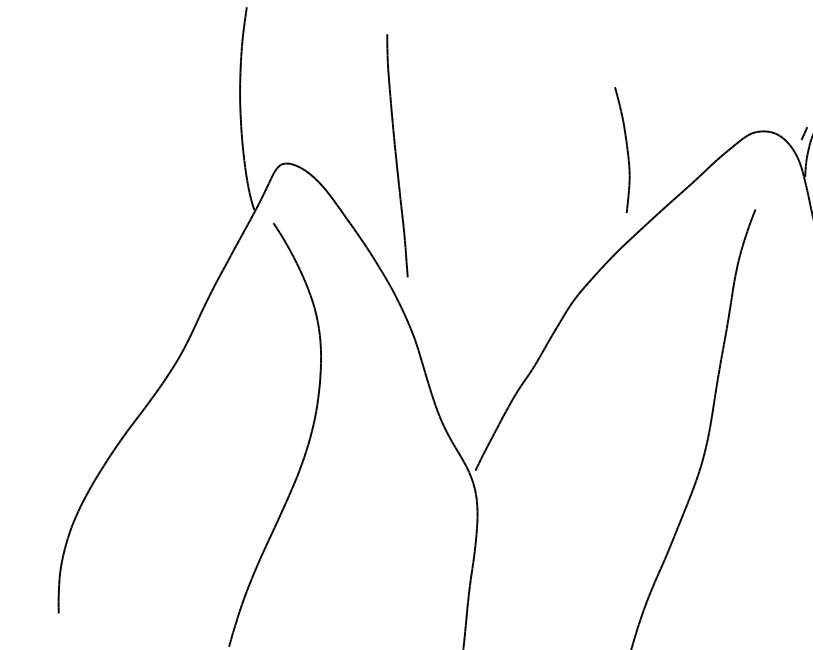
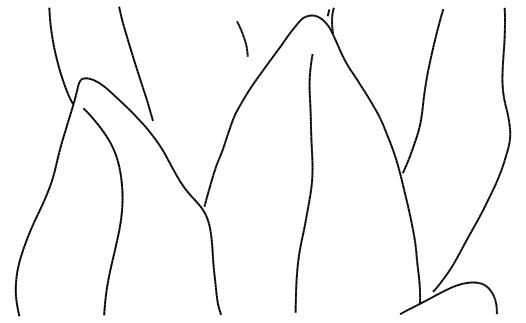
part: (621, 149) -> (242, 38), size x0.6

